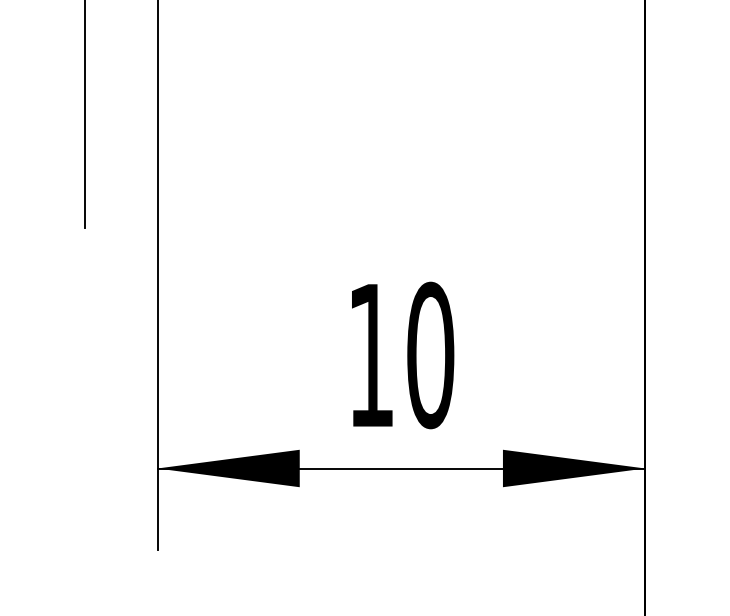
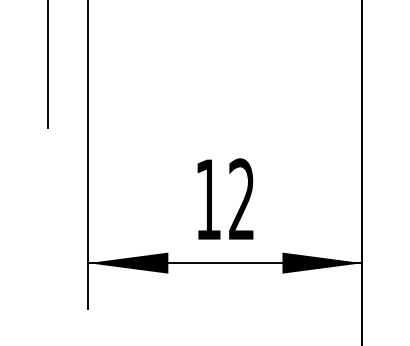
text: (429, 355) -> (241, 199), 10 -> 12

